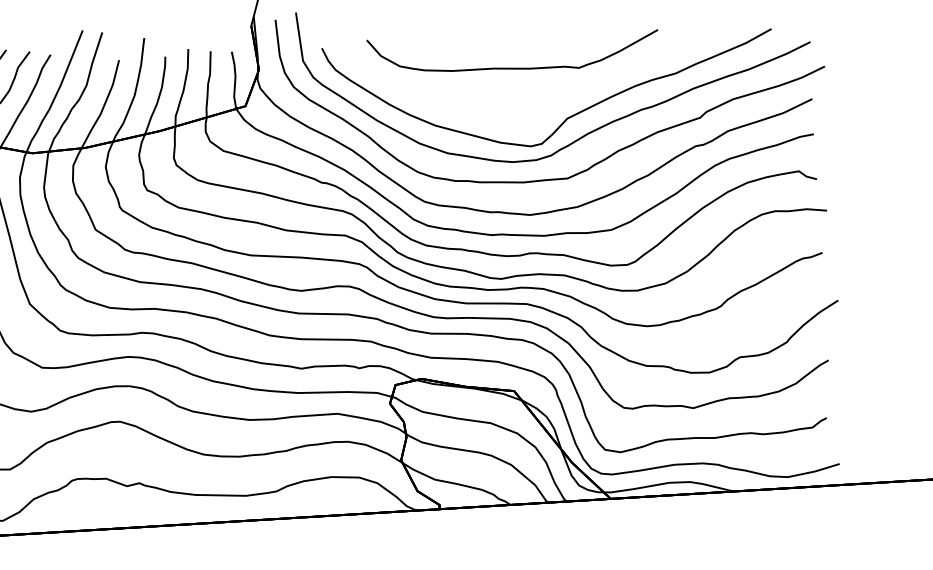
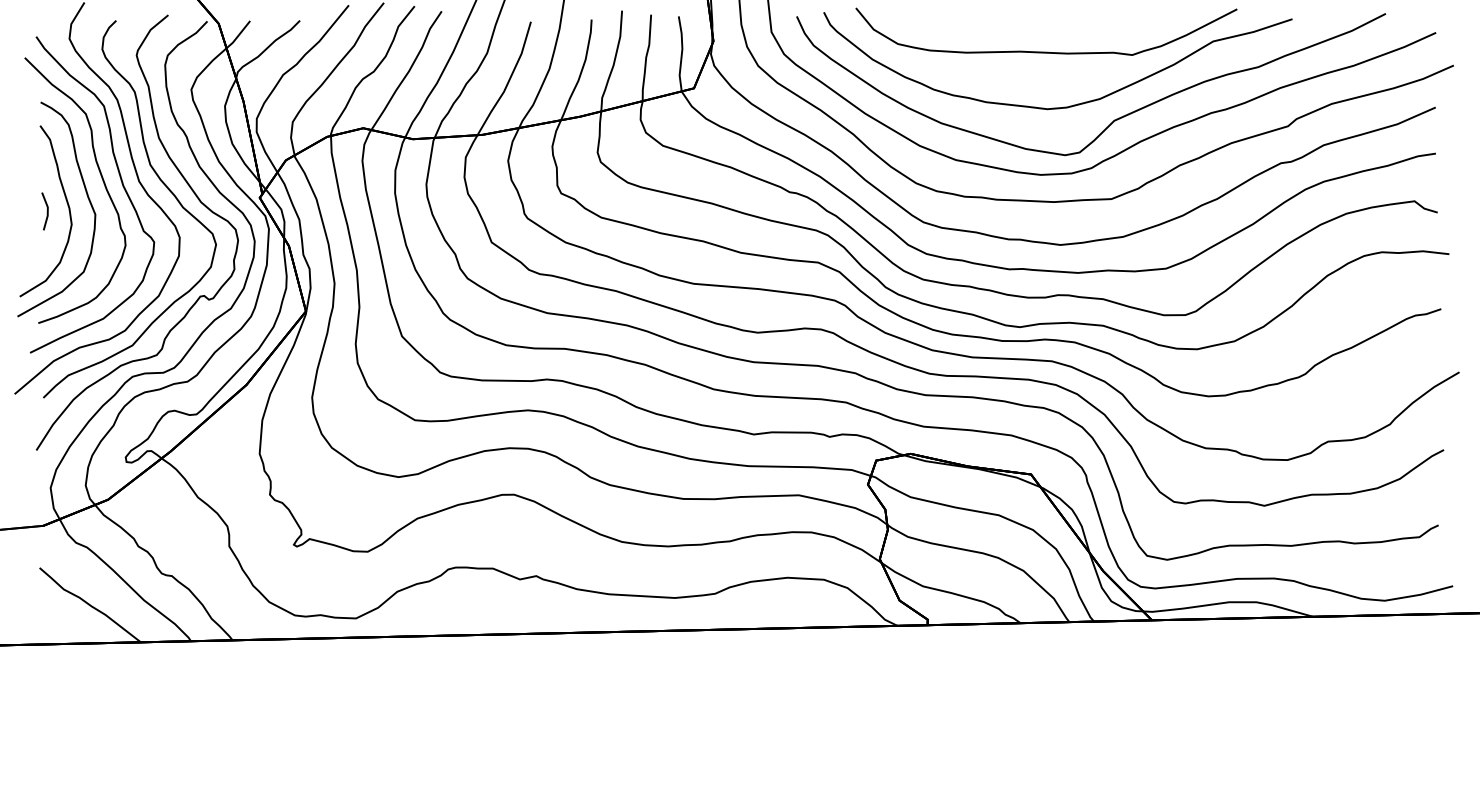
curve: (528, 109) -> (1064, 106), added

